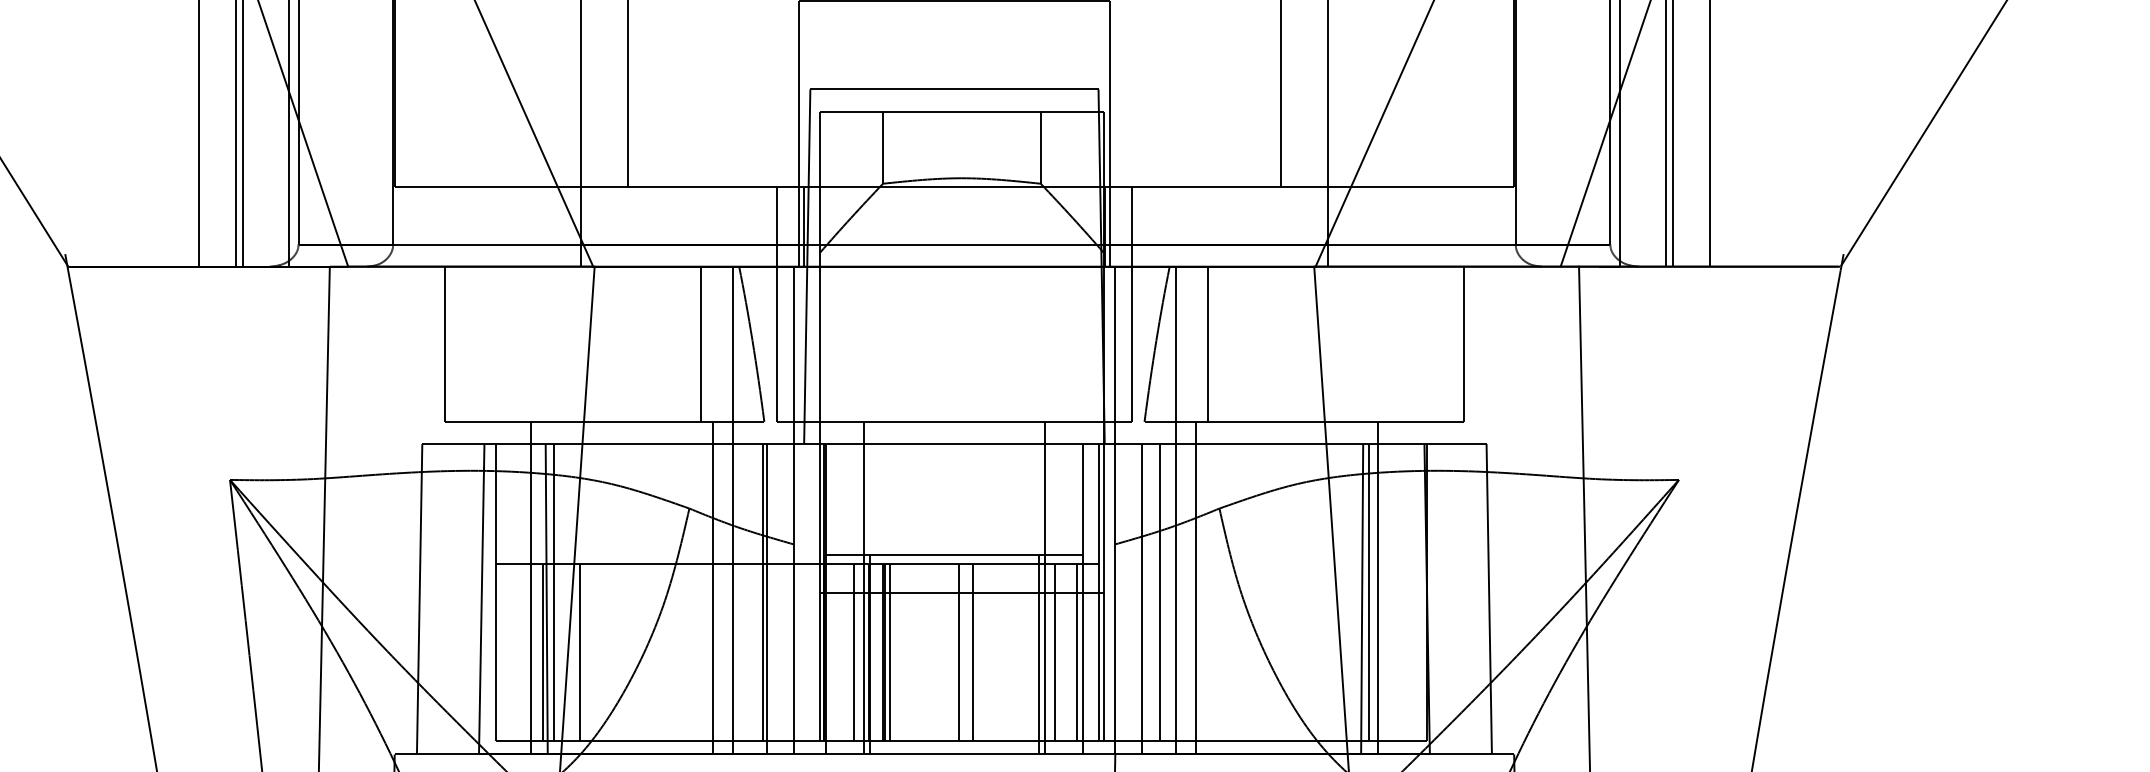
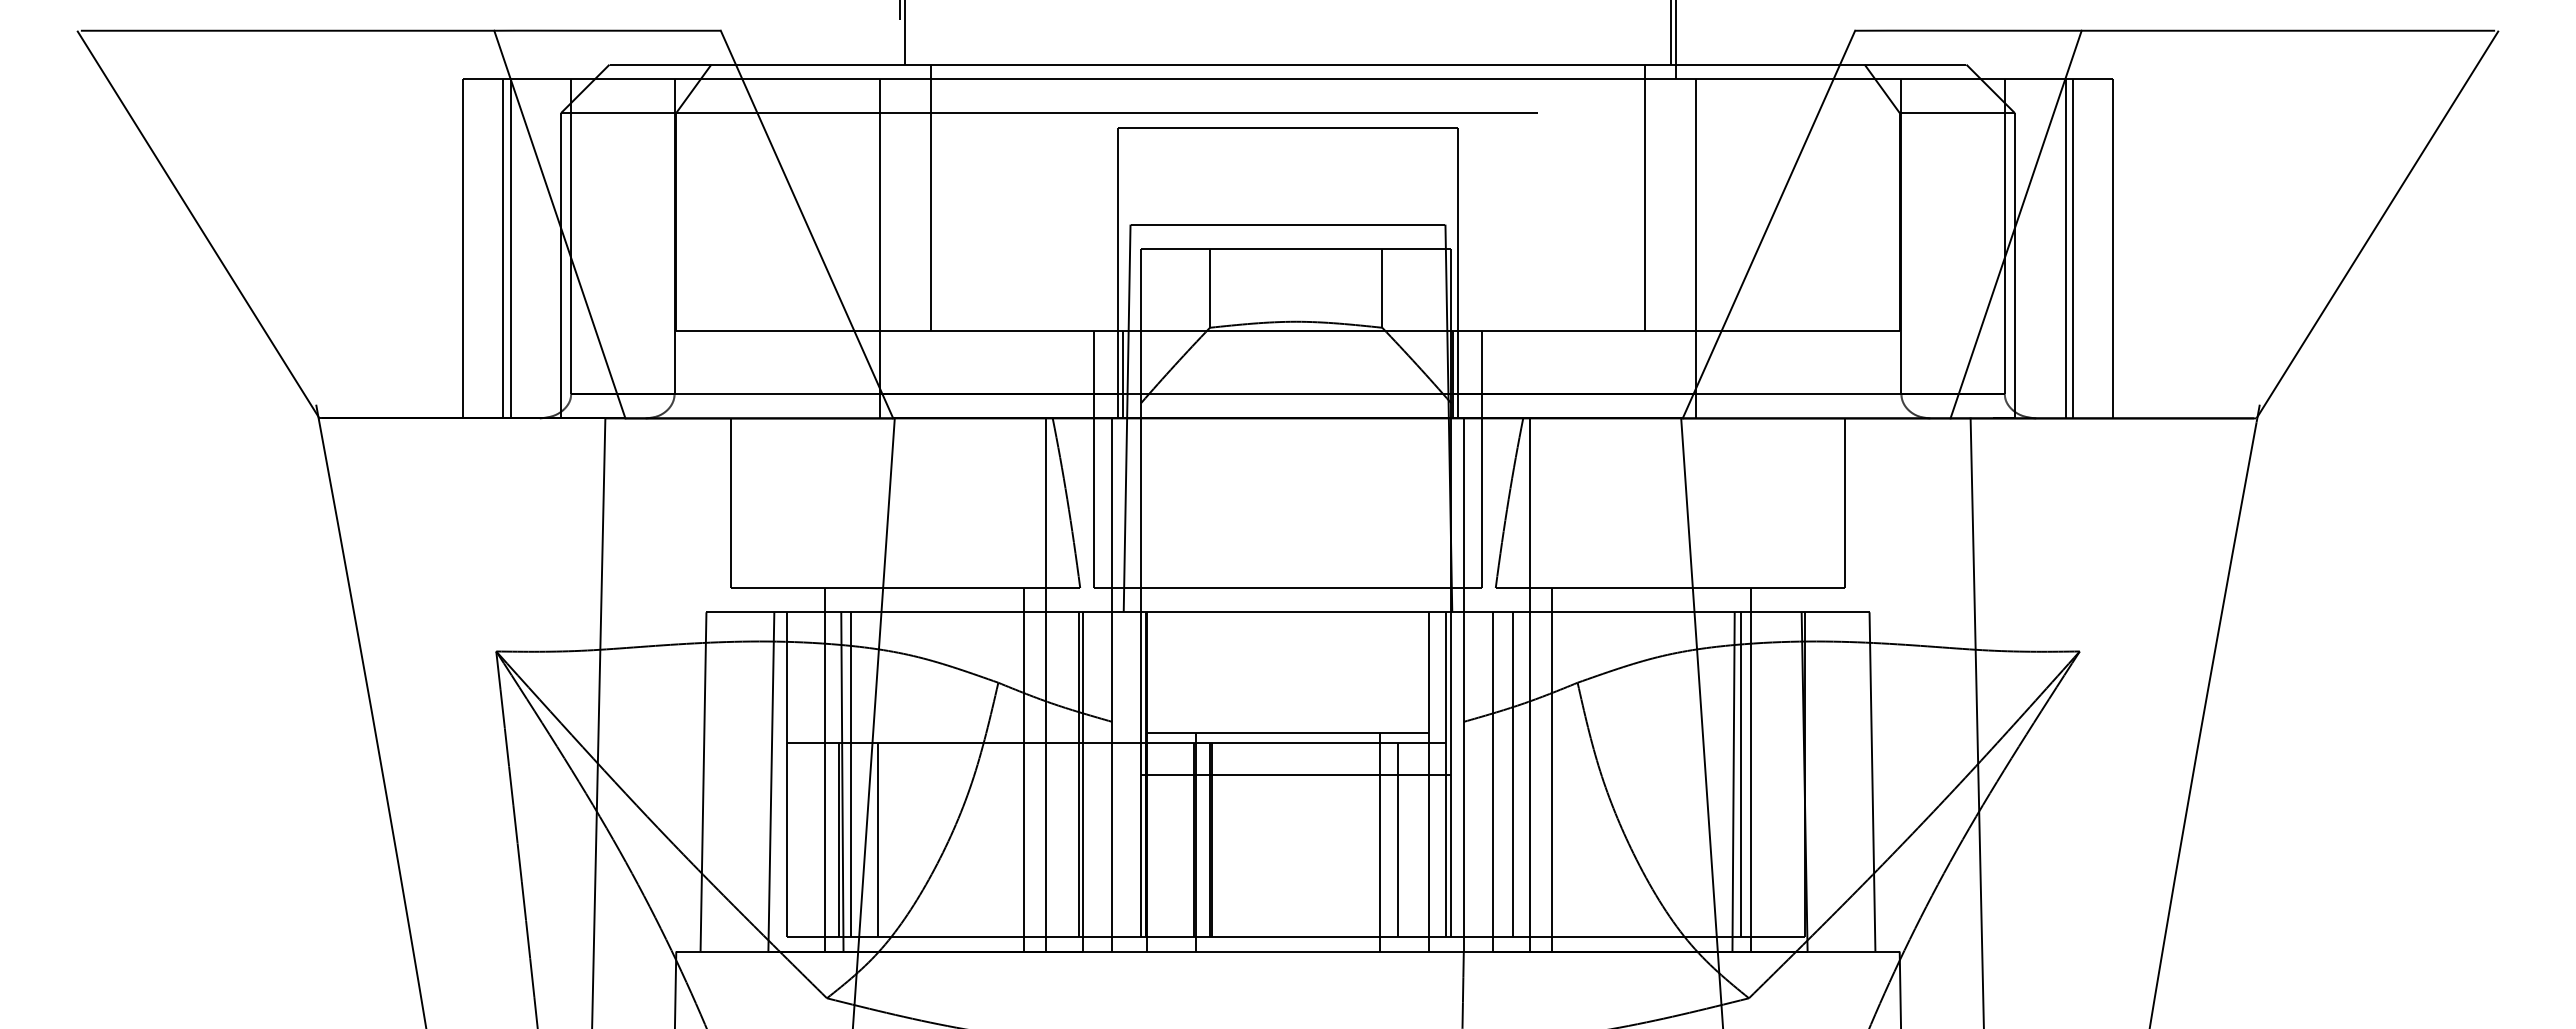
line: (701, 344) -> (1011, 503), removed
line: (1207, 344) -> (1564, 503), removed
line: (863, 587) -> (1188, 769), removed
line: (1045, 587) -> (1387, 769), removed
line: (853, 651) -> (1177, 839), removed
line: (890, 651) -> (1218, 839), removed
line: (958, 651) -> (1292, 839), removed
line: (973, 651) -> (1308, 839), removed
line: (1077, 651) -> (1422, 839), removed

